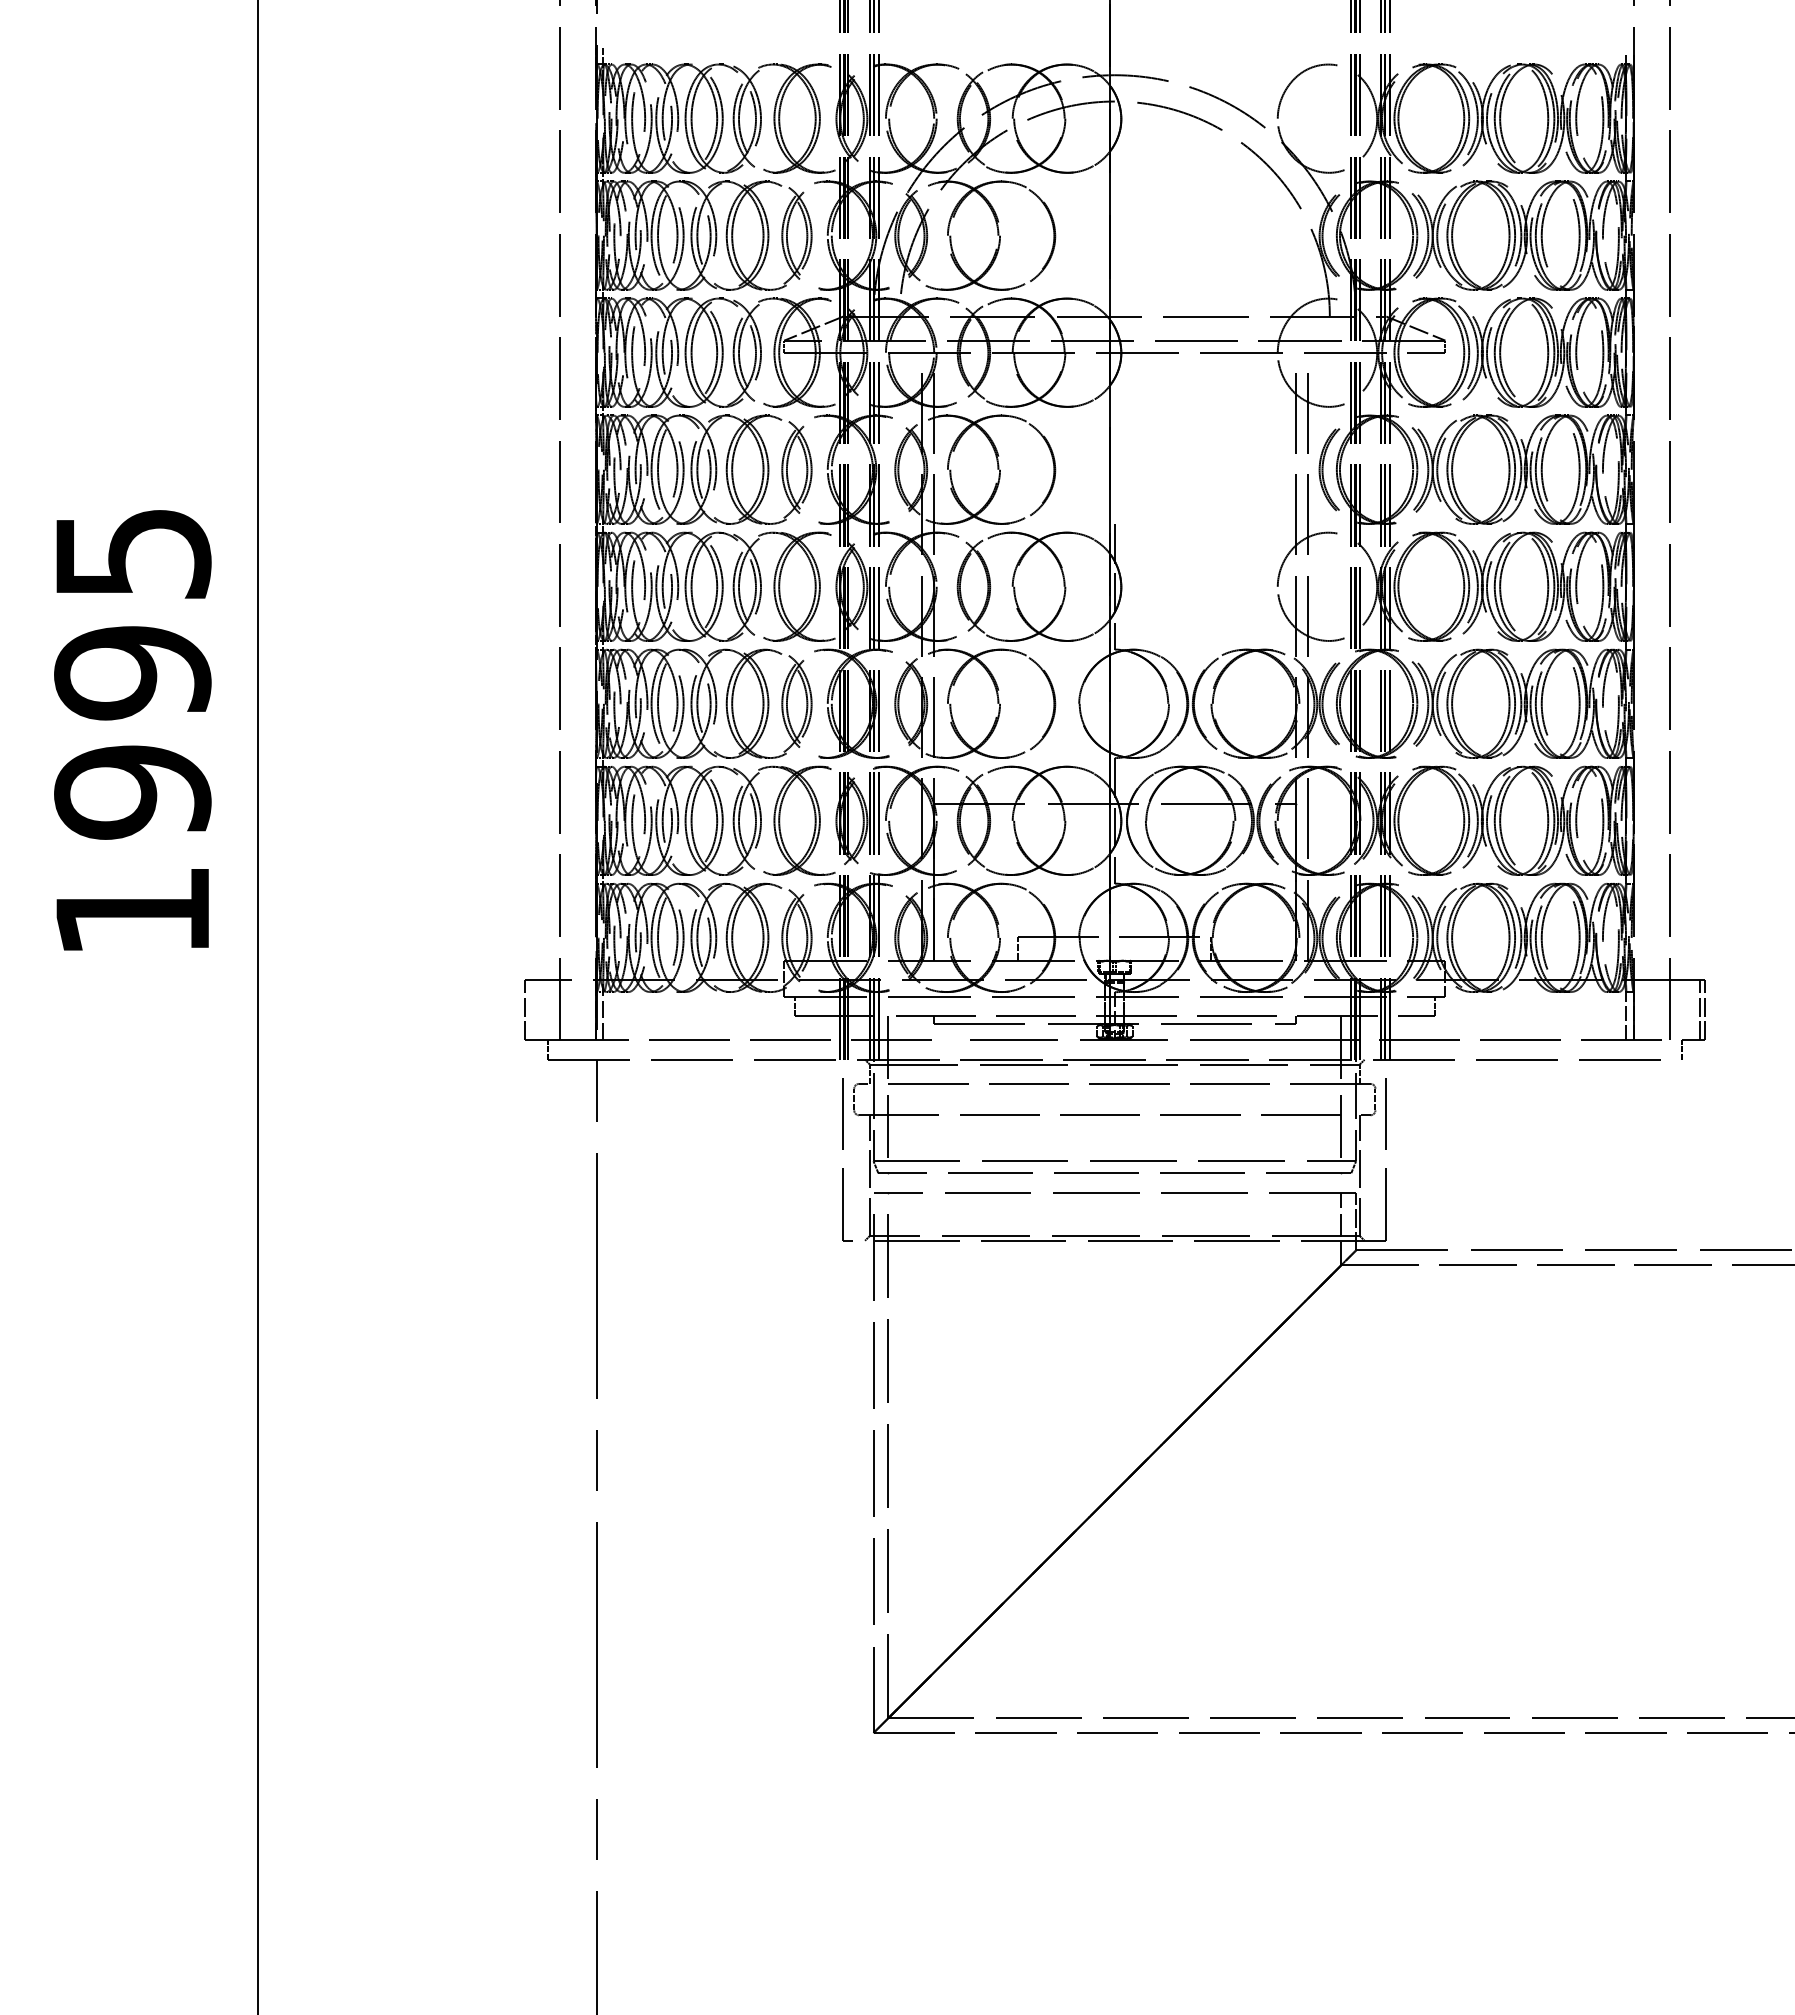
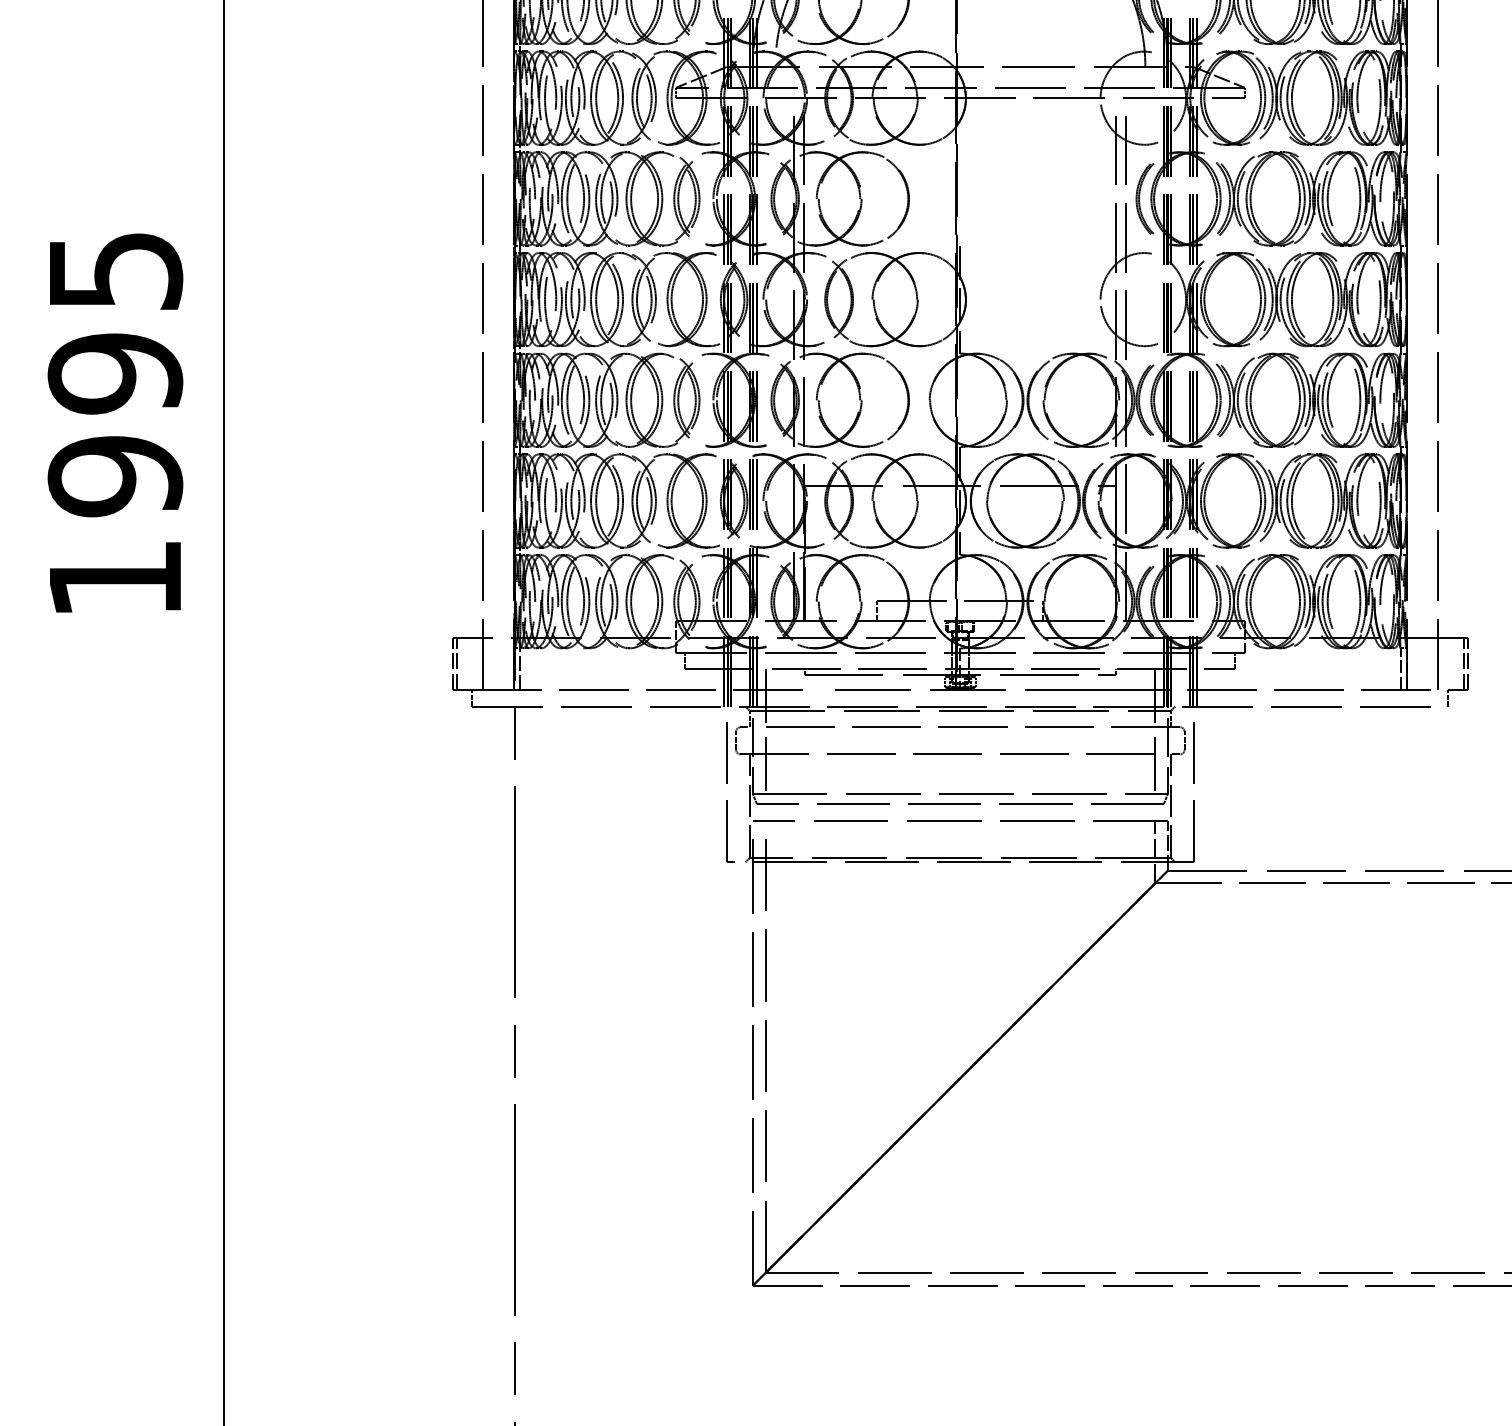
line: (529, 1010) -> (456, 664), added

